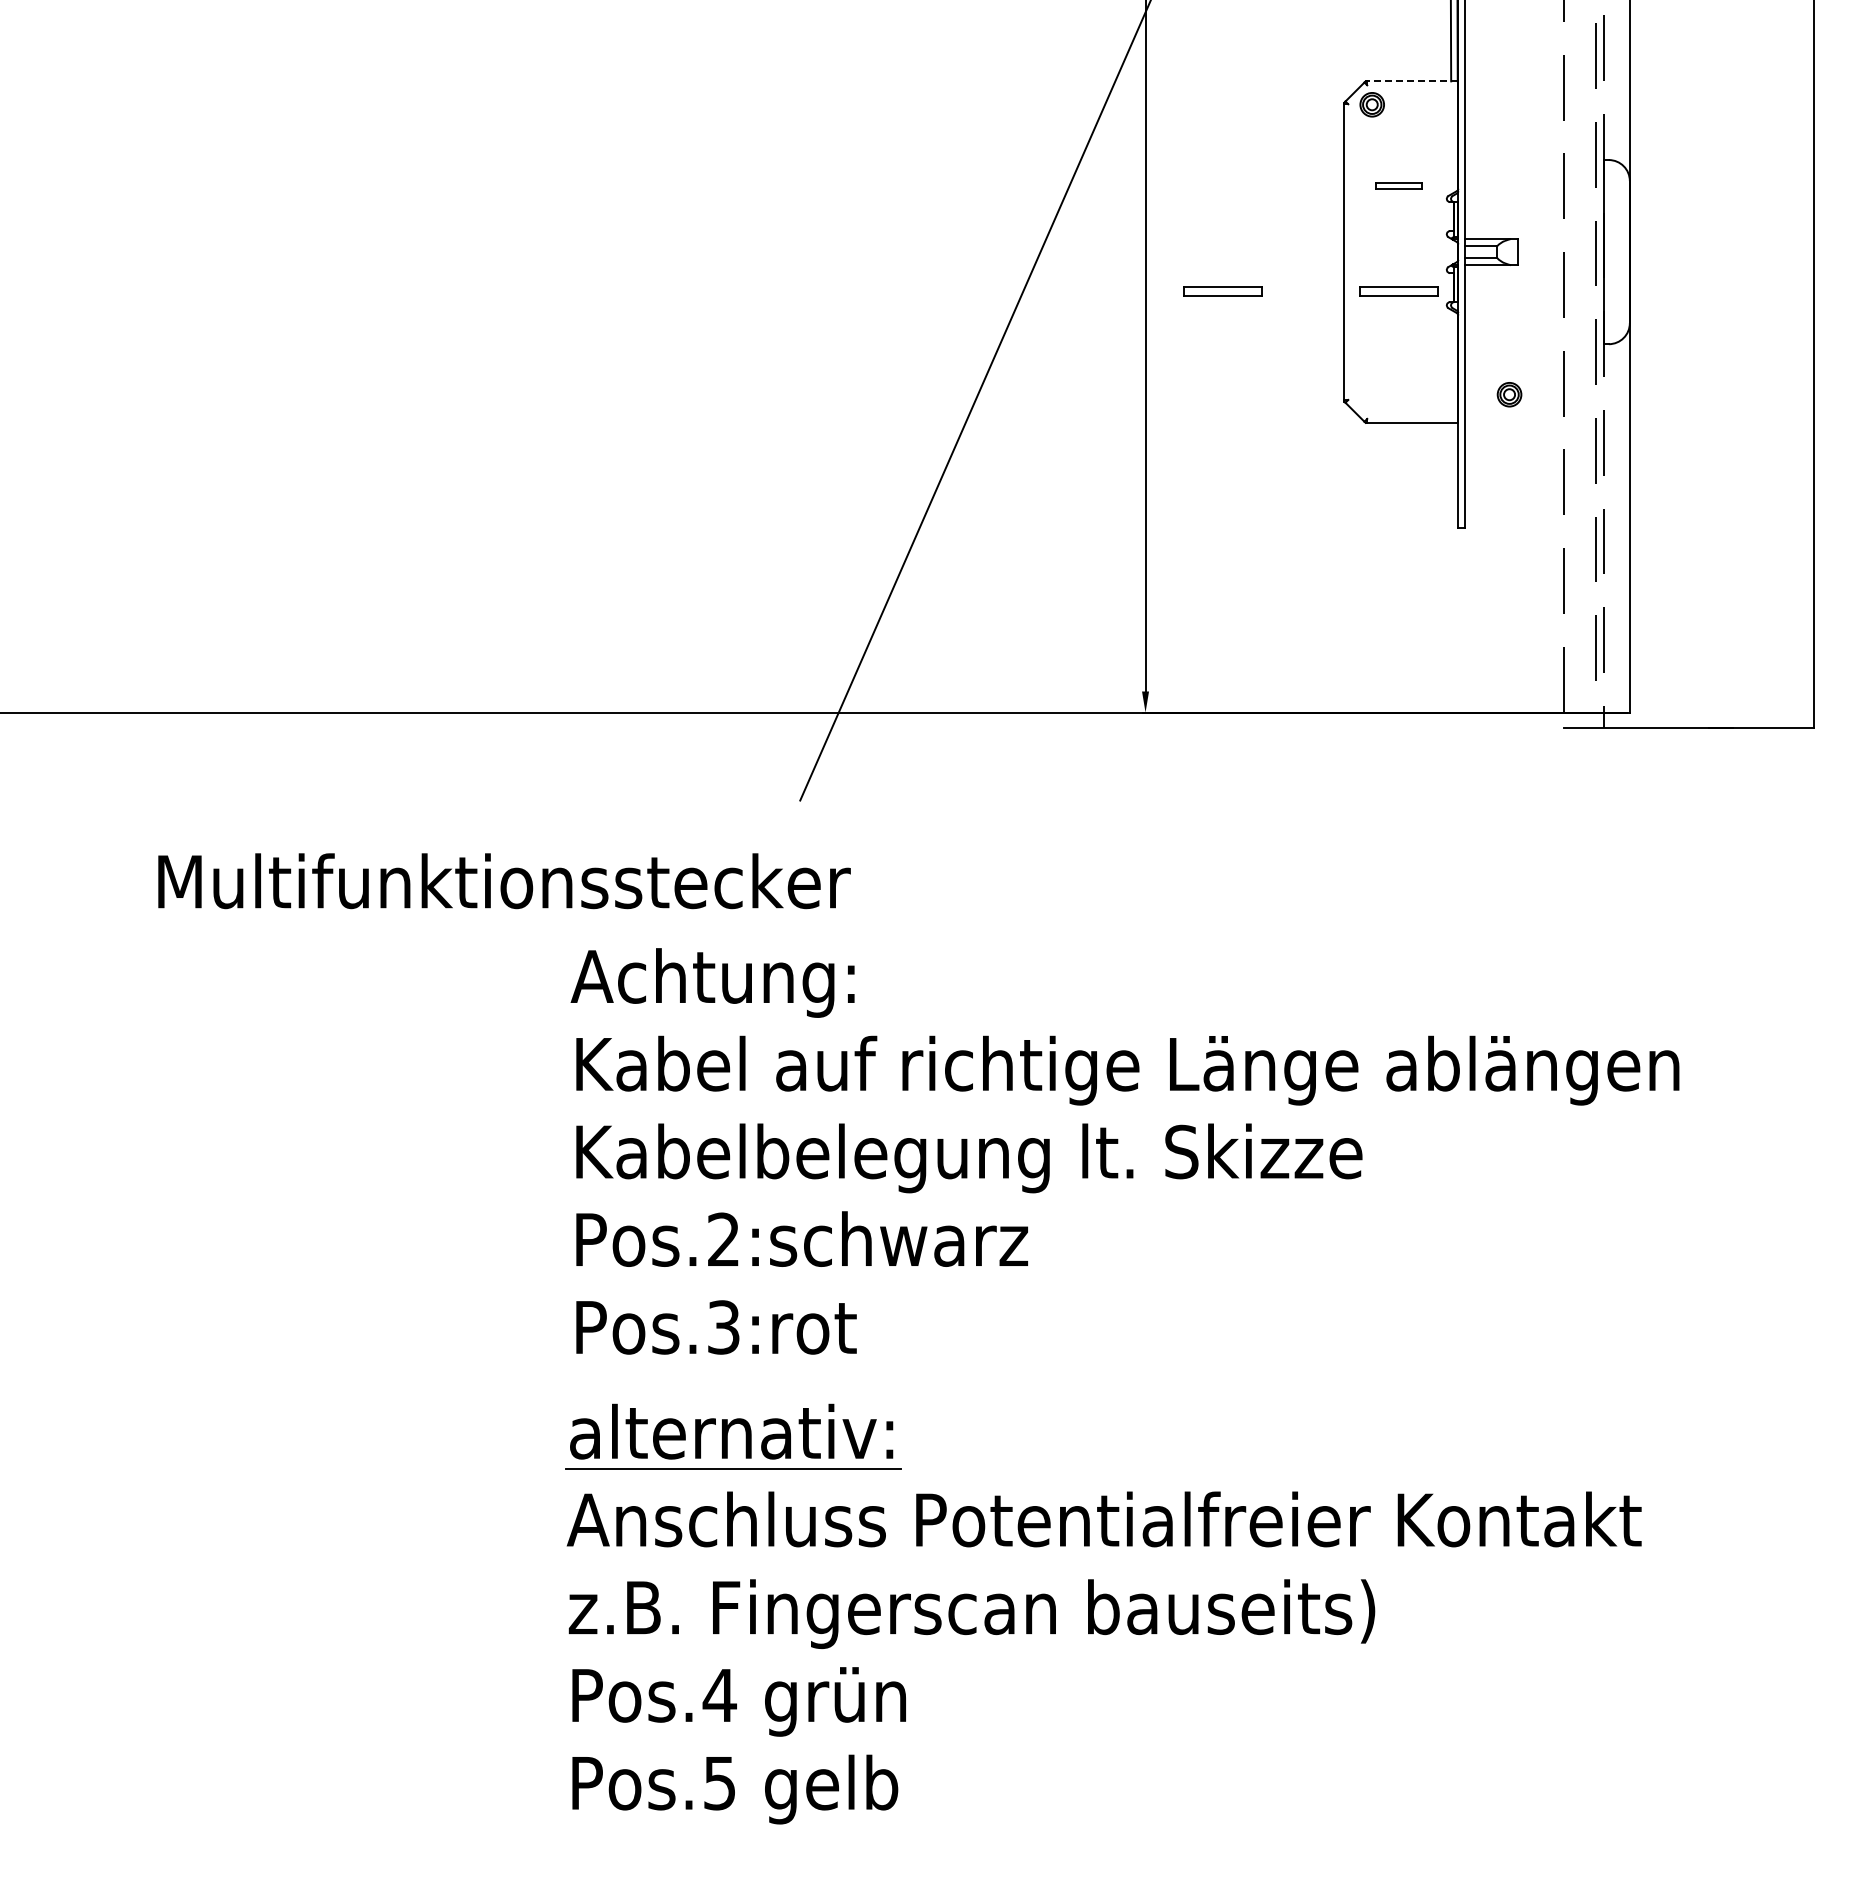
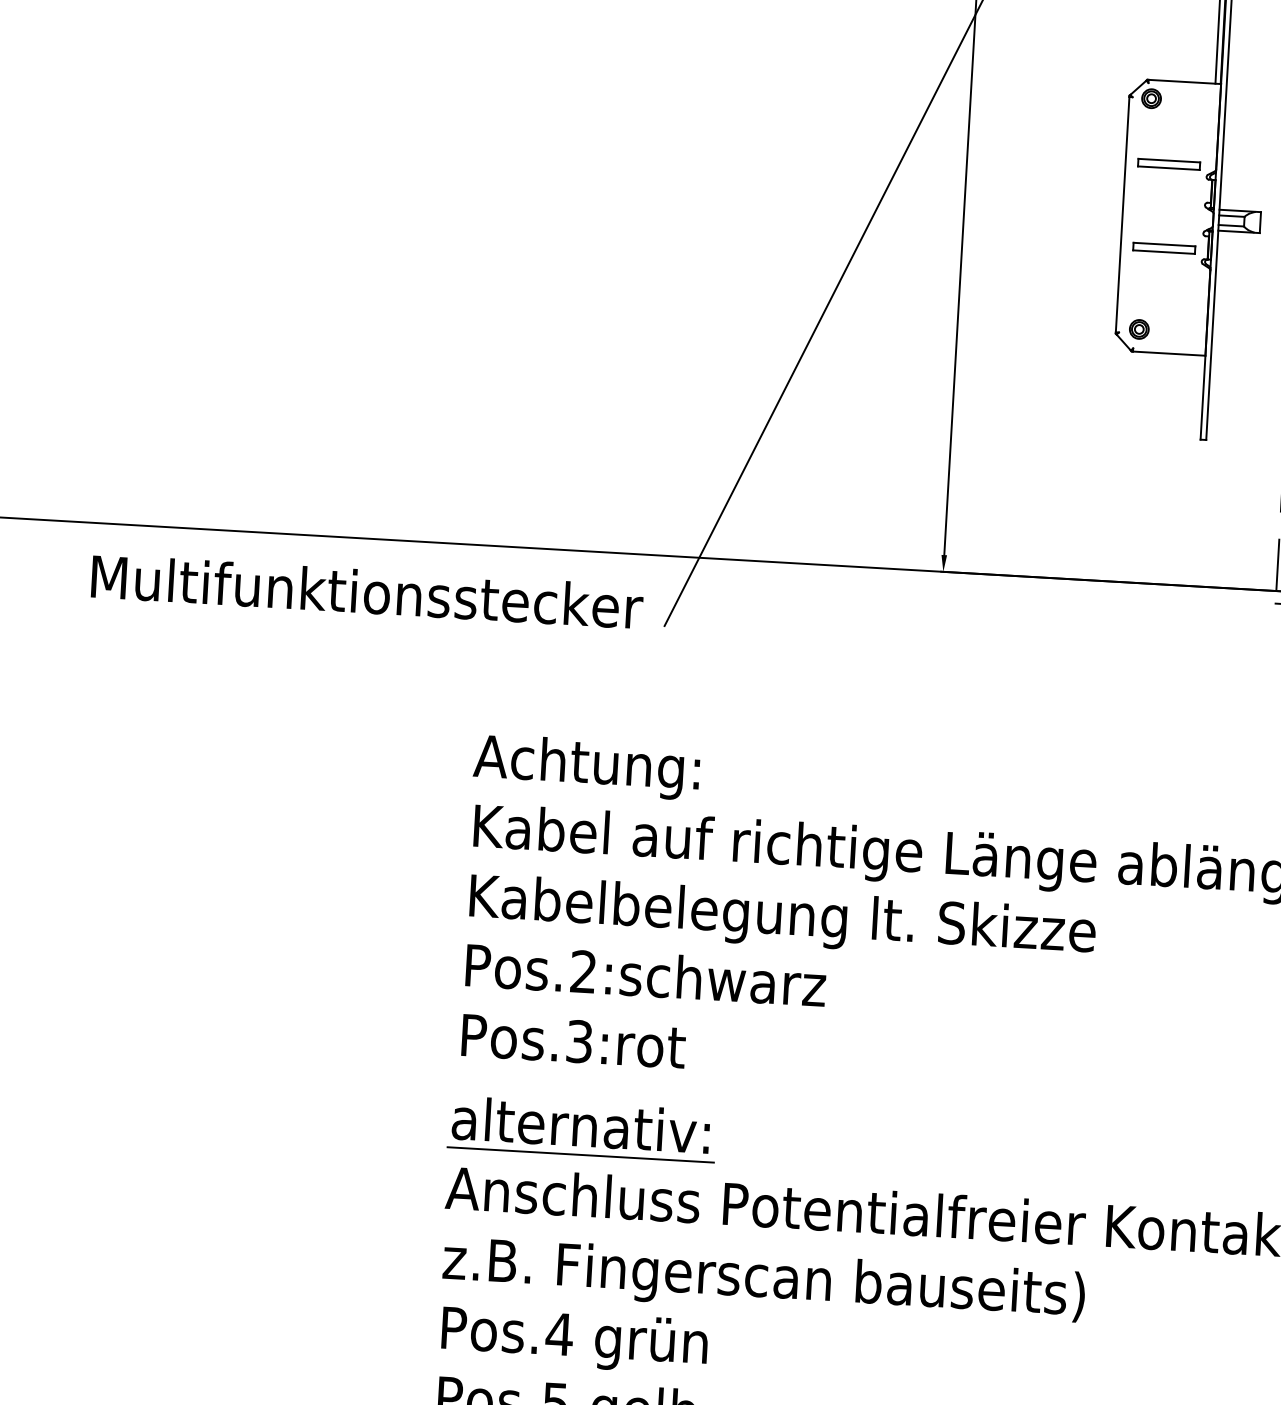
line: (1412, 81) -> (1184, 82), dashed -> solid
part: (1398, 185) -> (1168, 164), size x1.67
part: (1222, 291) -> (1023, 240), removed
part: (1509, 394) -> (1139, 329), moved
text: (504, 881) -> (367, 592), moved

